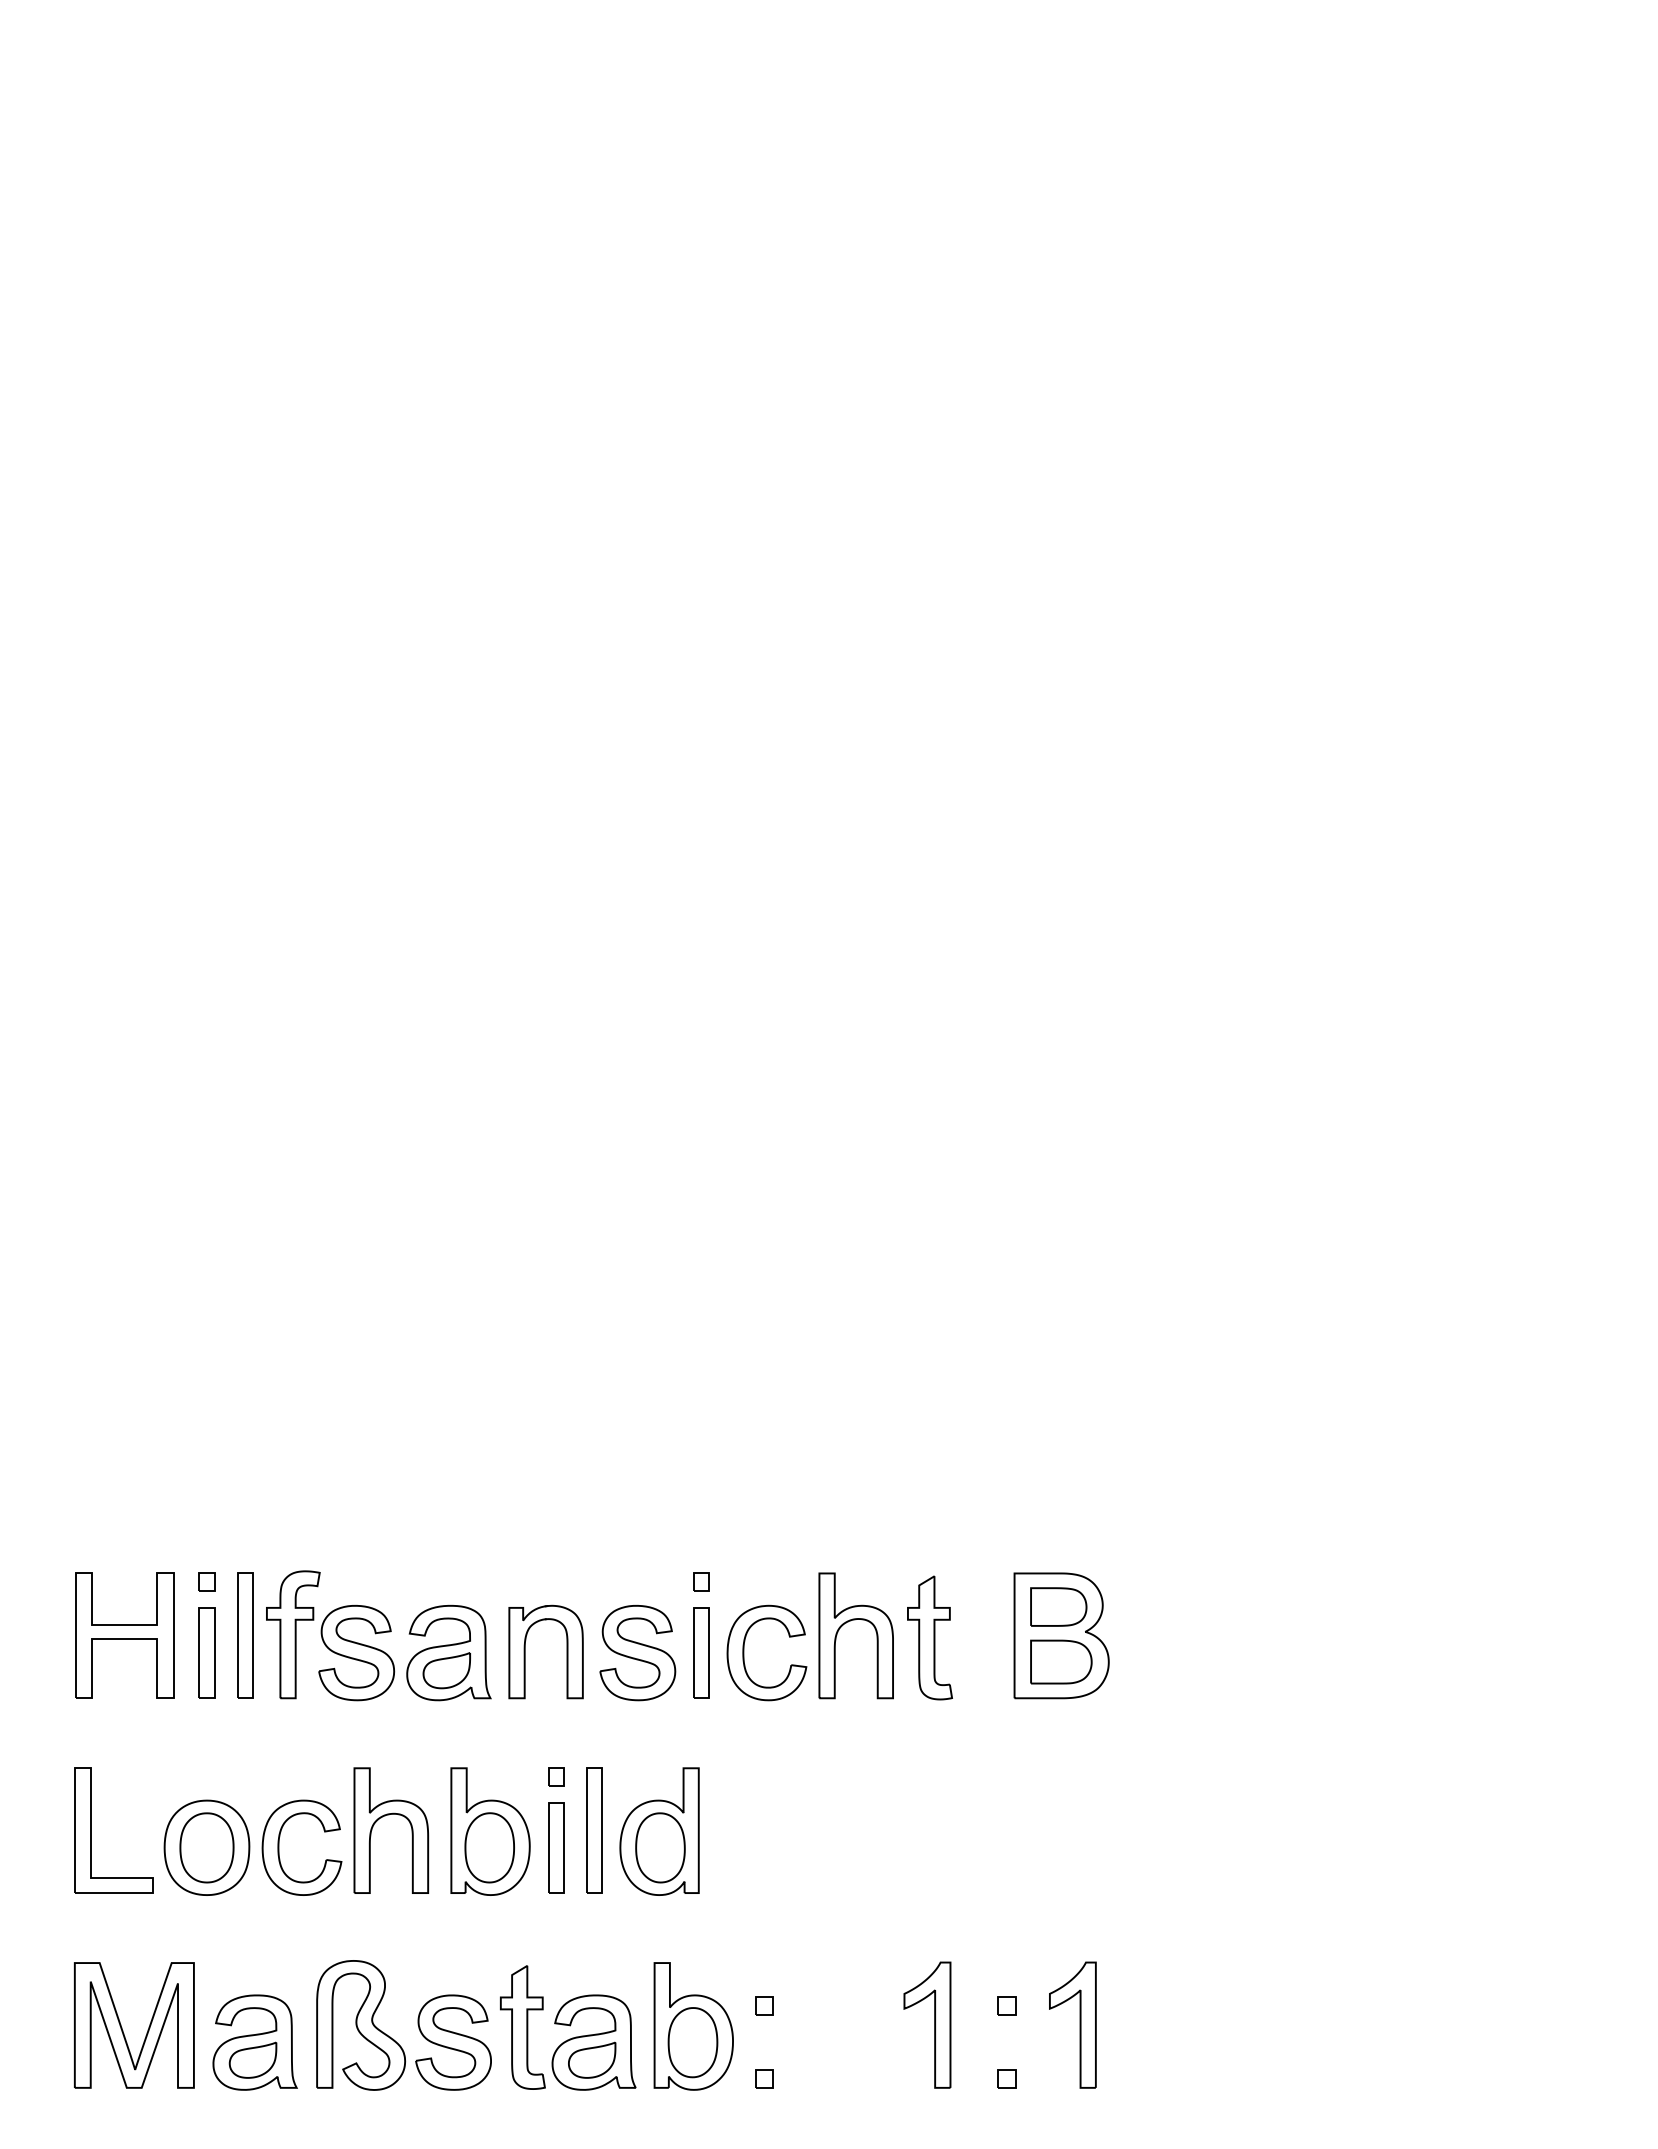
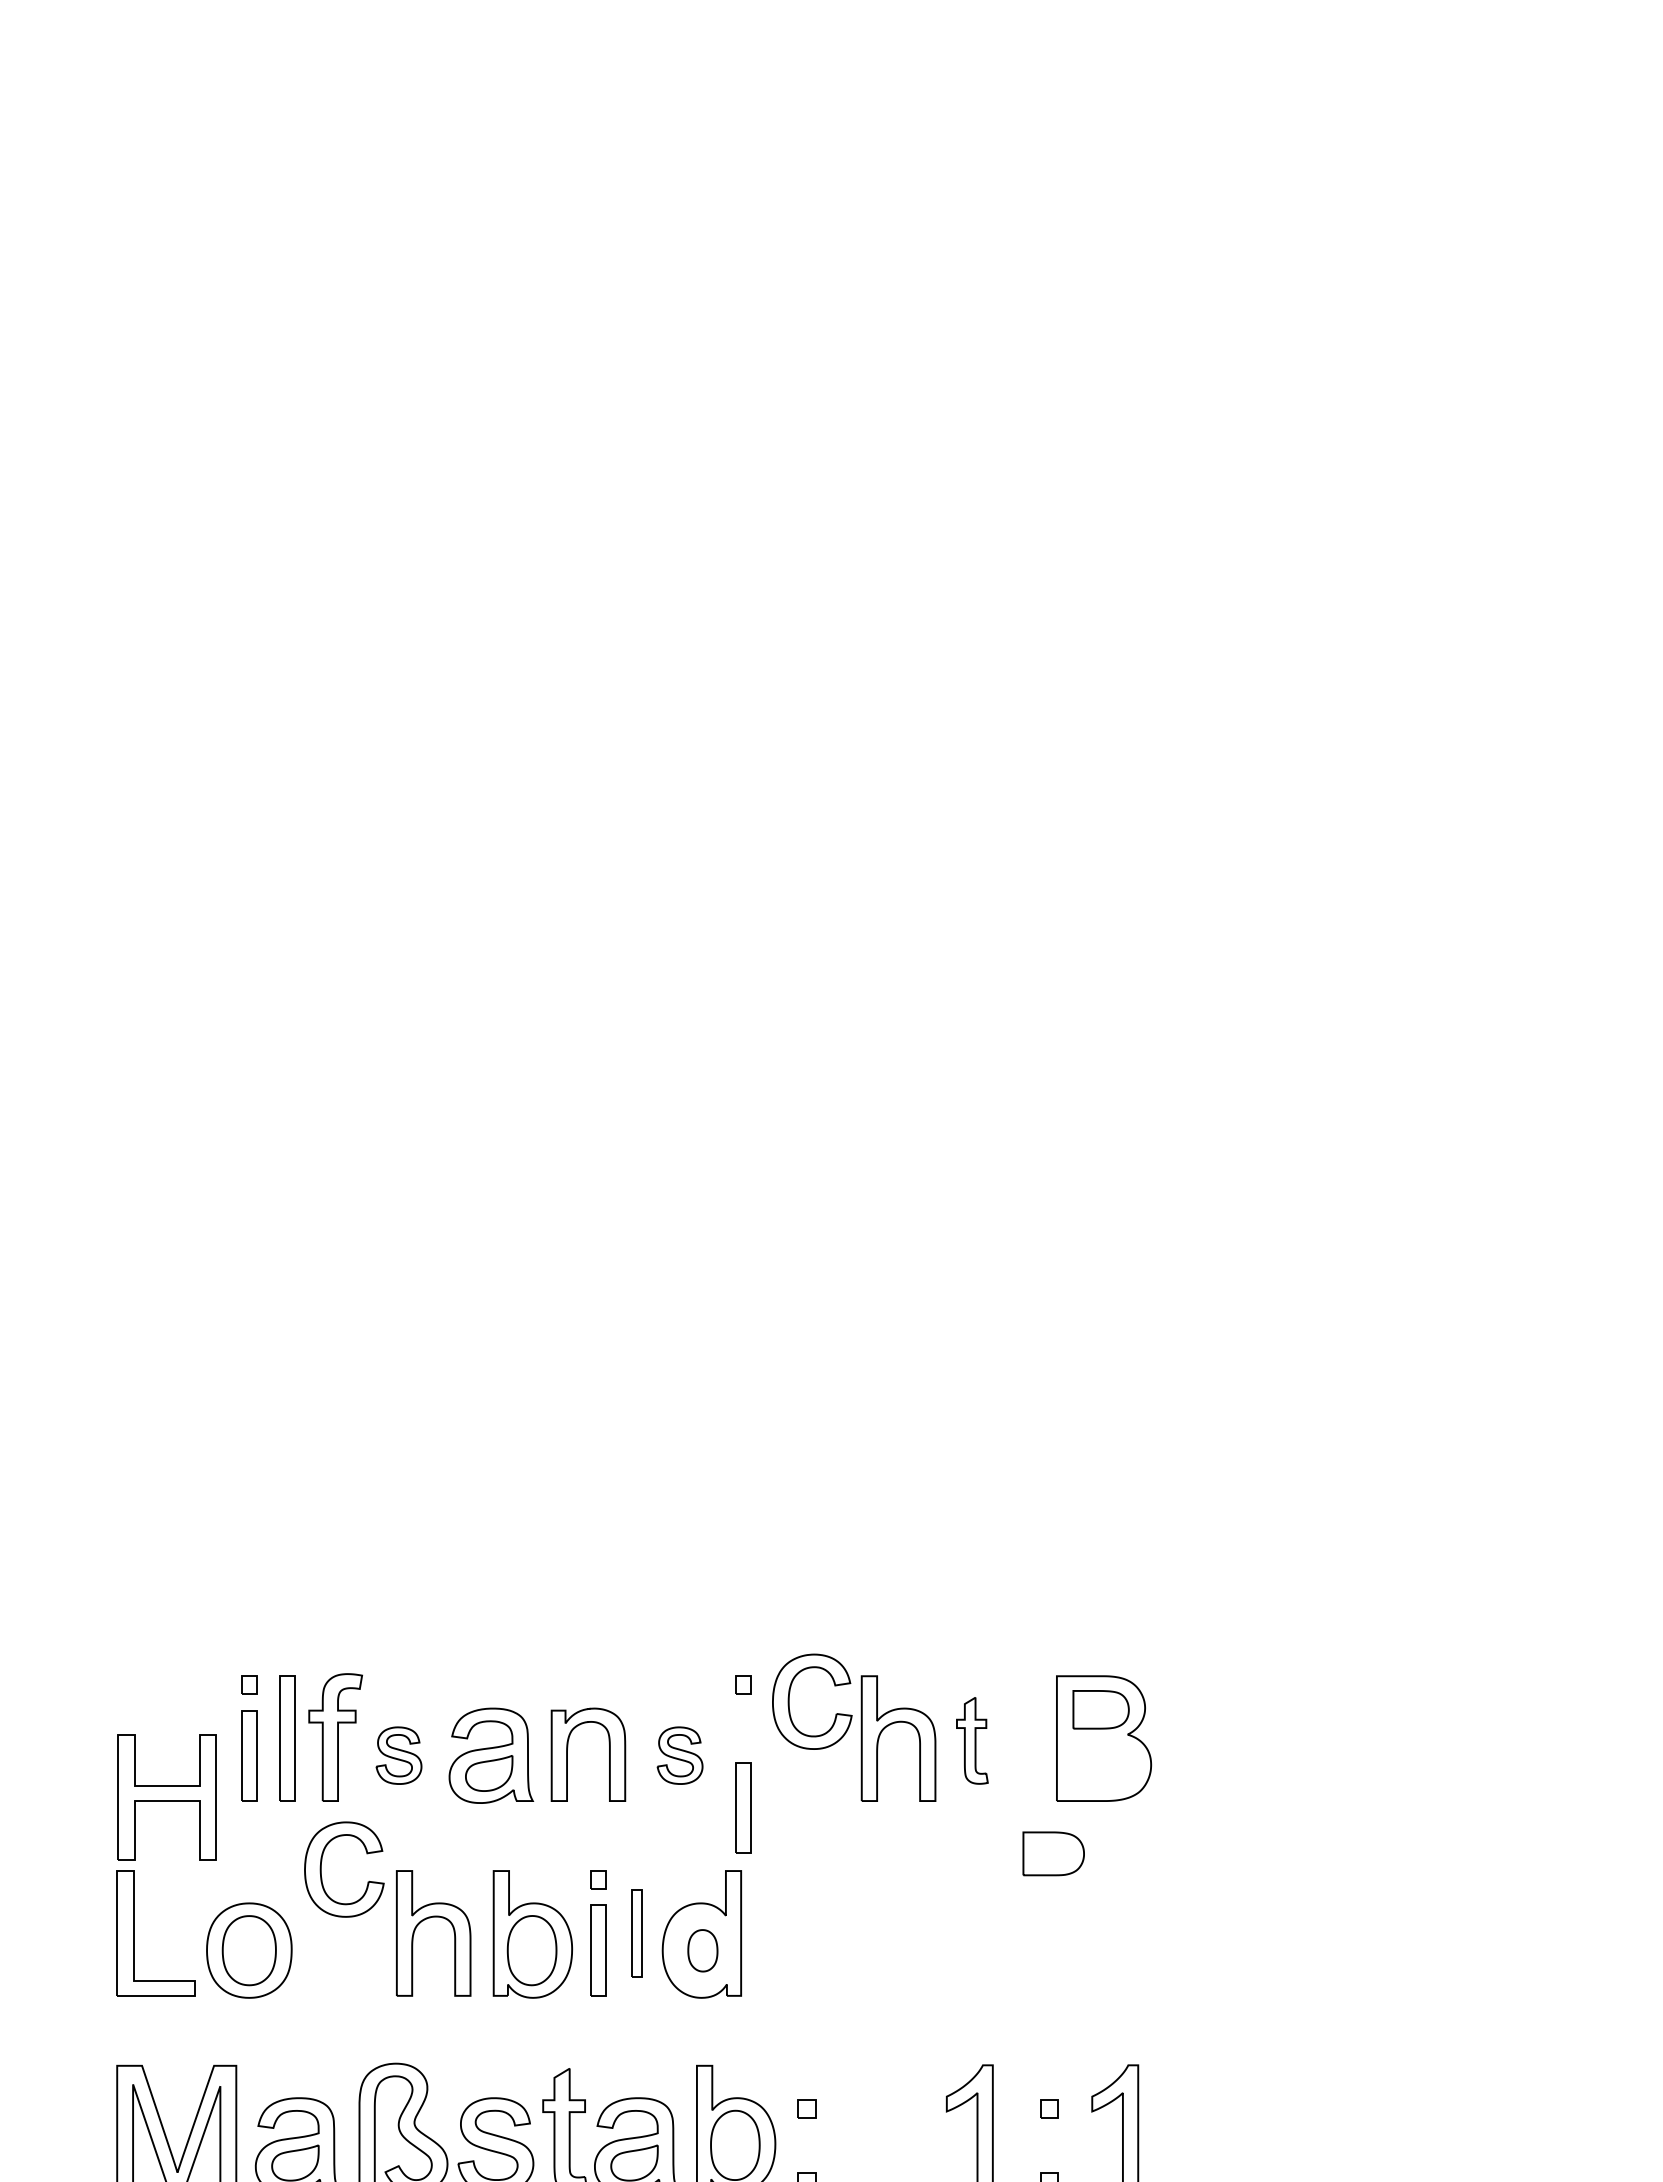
part: (124, 1635) -> (166, 1797), moved
part: (930, 1637) -> (972, 1740), size x0.7
part: (356, 1652) -> (398, 1755), size x0.6
part: (637, 1652) -> (679, 1755), size x0.6
part: (701, 1652) -> (743, 1807), moved
part: (744, 1652) -> (789, 1701), moved
part: (1061, 1661) -> (1053, 1853), moved
part: (594, 1830) -> (636, 1933), size x0.7
part: (279, 1847) -> (321, 1869), moved
part: (660, 1847) -> (702, 1950), size x0.6

